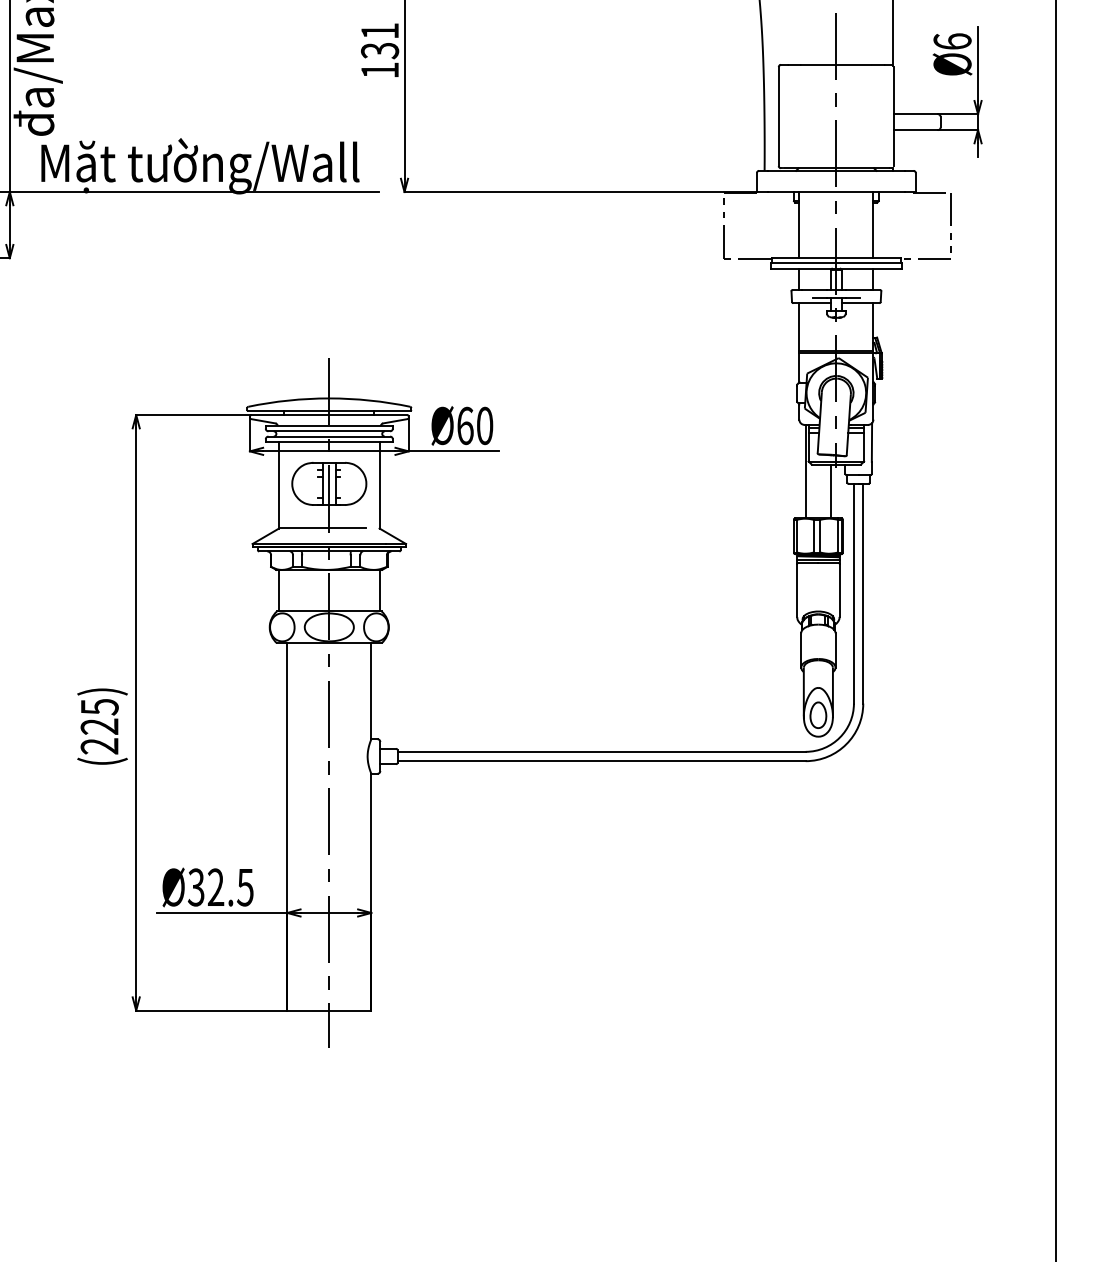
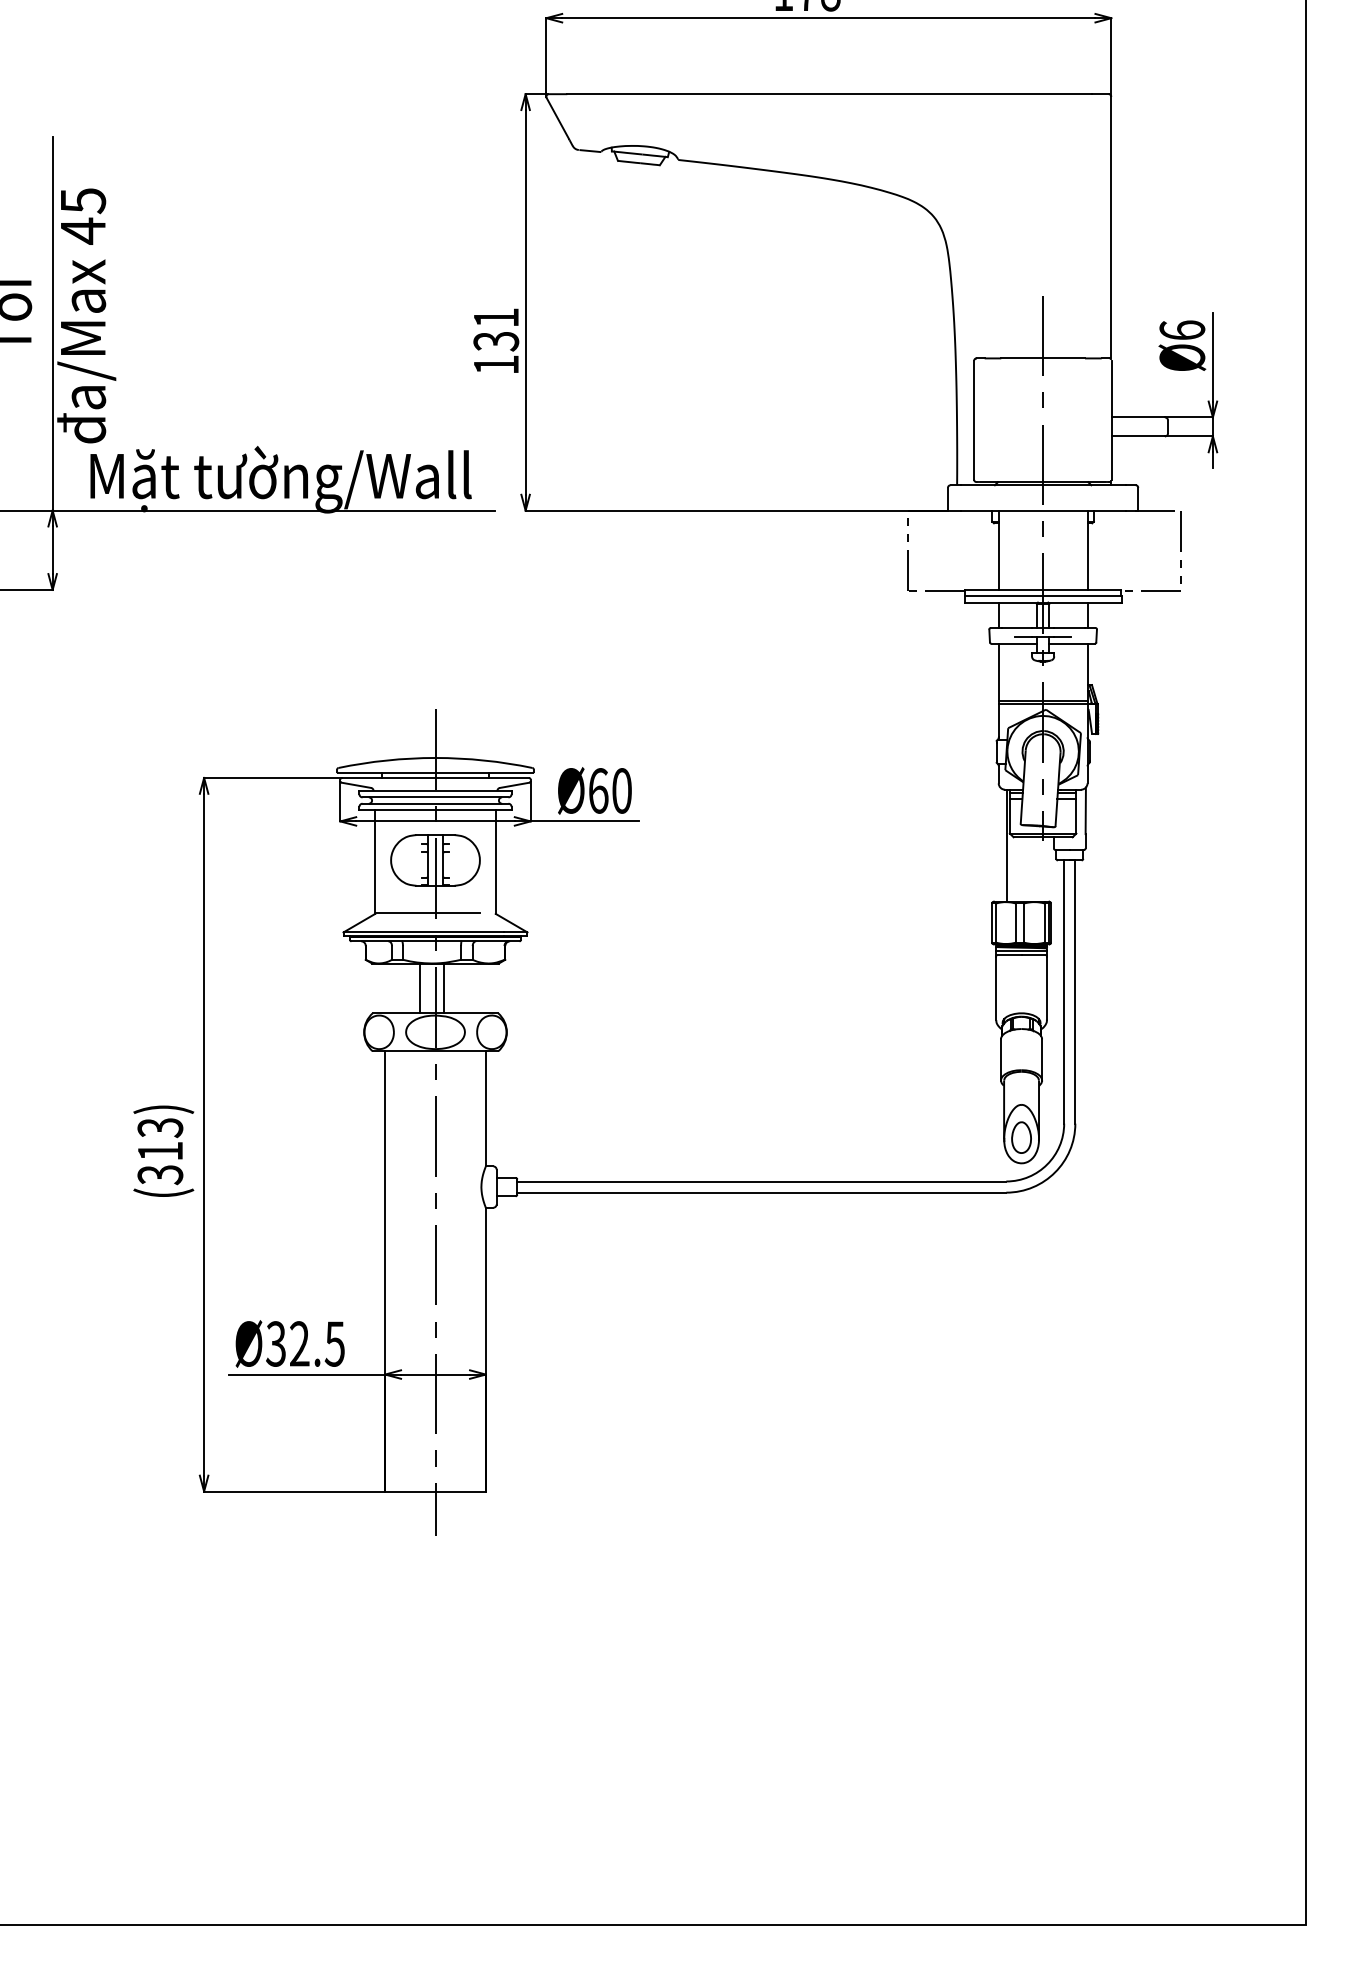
line: (830, 491) -> (1036, 869), removed
line: (279, 590) -> (420, 988), moved
line: (379, 590) -> (443, 988), moved
text: (99, 726) -> (160, 1151), (225) -> (313)

